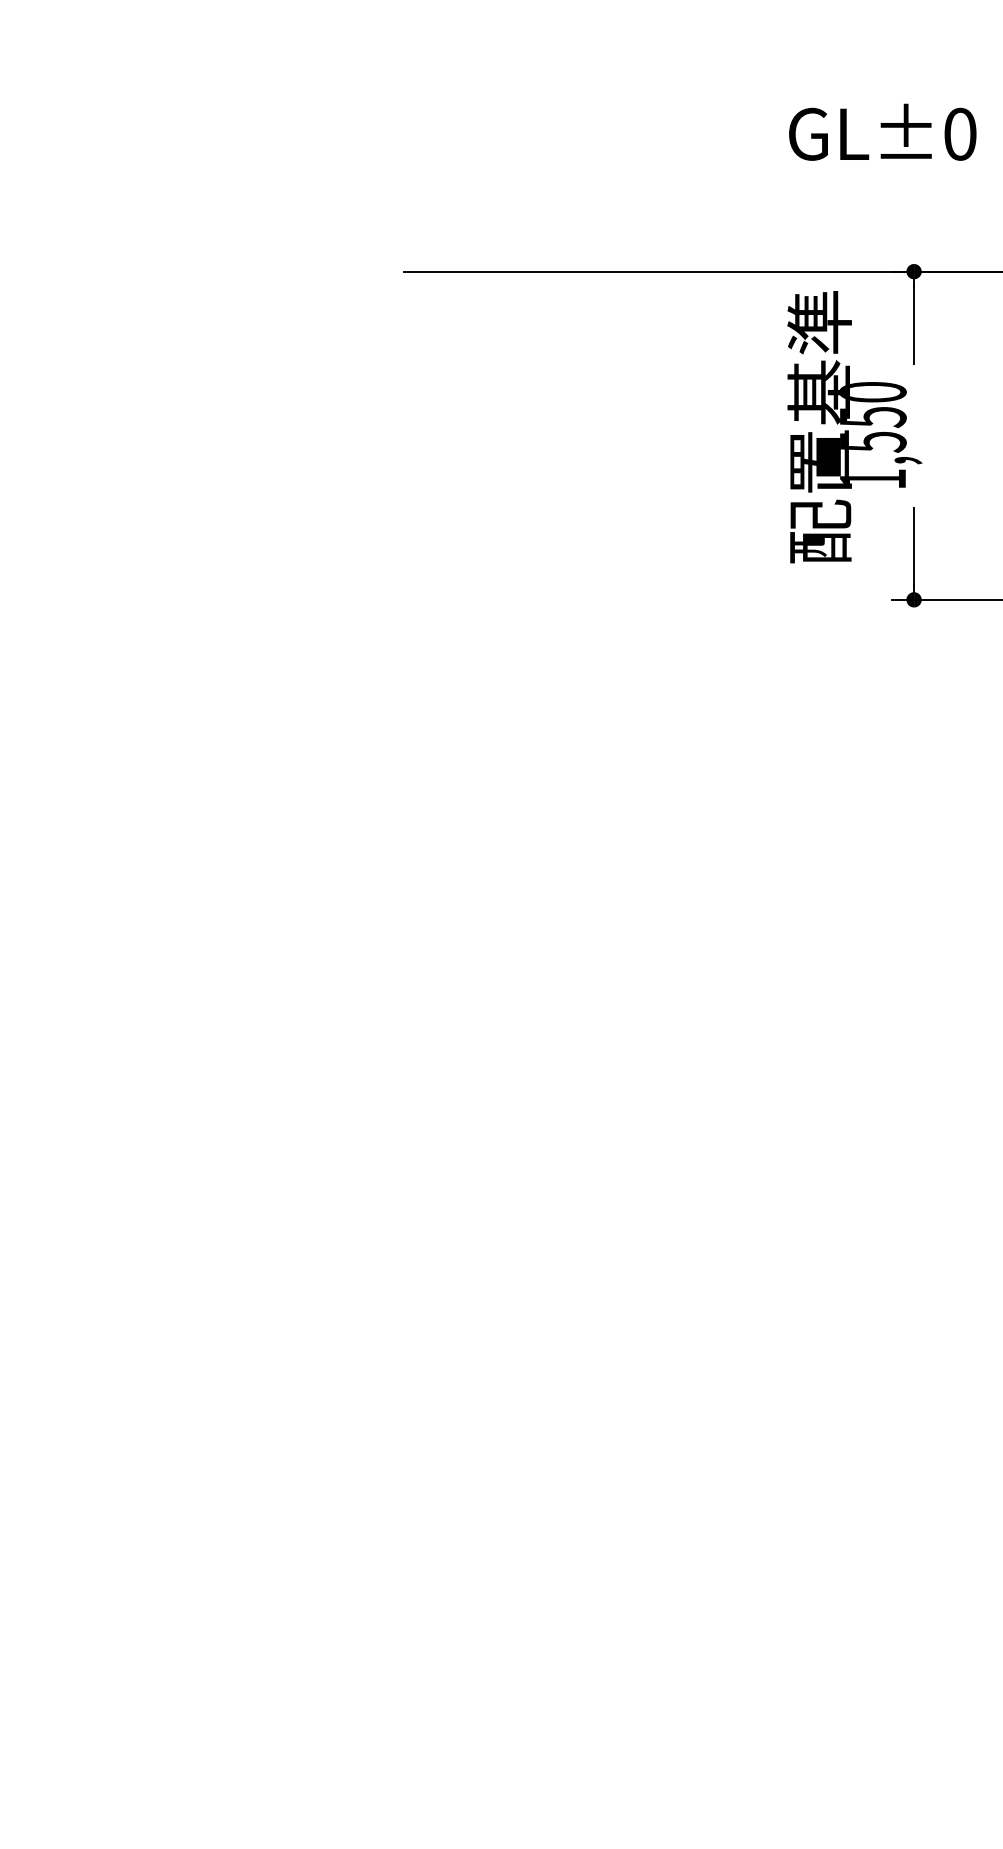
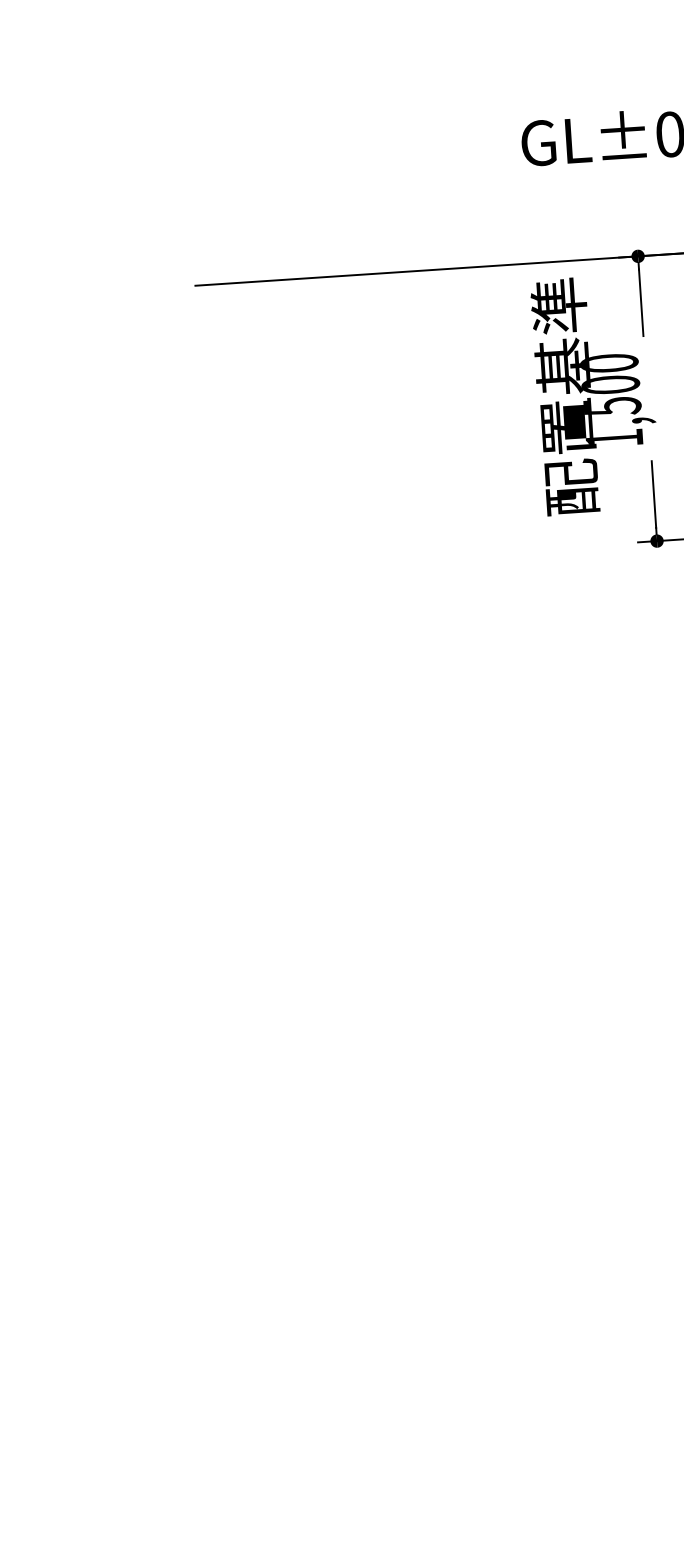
text: (872, 417) -> (610, 385), 1,550 -> 1,500

